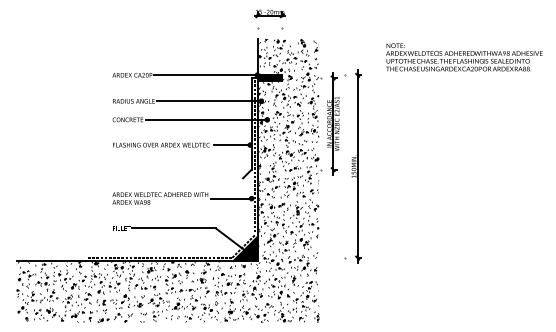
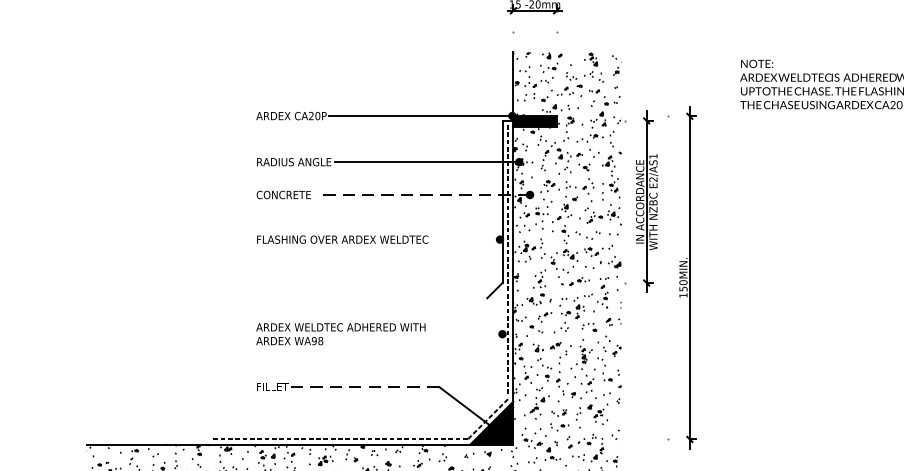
line: (206, 119) -> (422, 194), solid -> dashed
line: (231, 145) -> (466, 240), removed
line: (231, 198) -> (466, 334), removed
line: (173, 228) -> (364, 387), solid -> dashed

